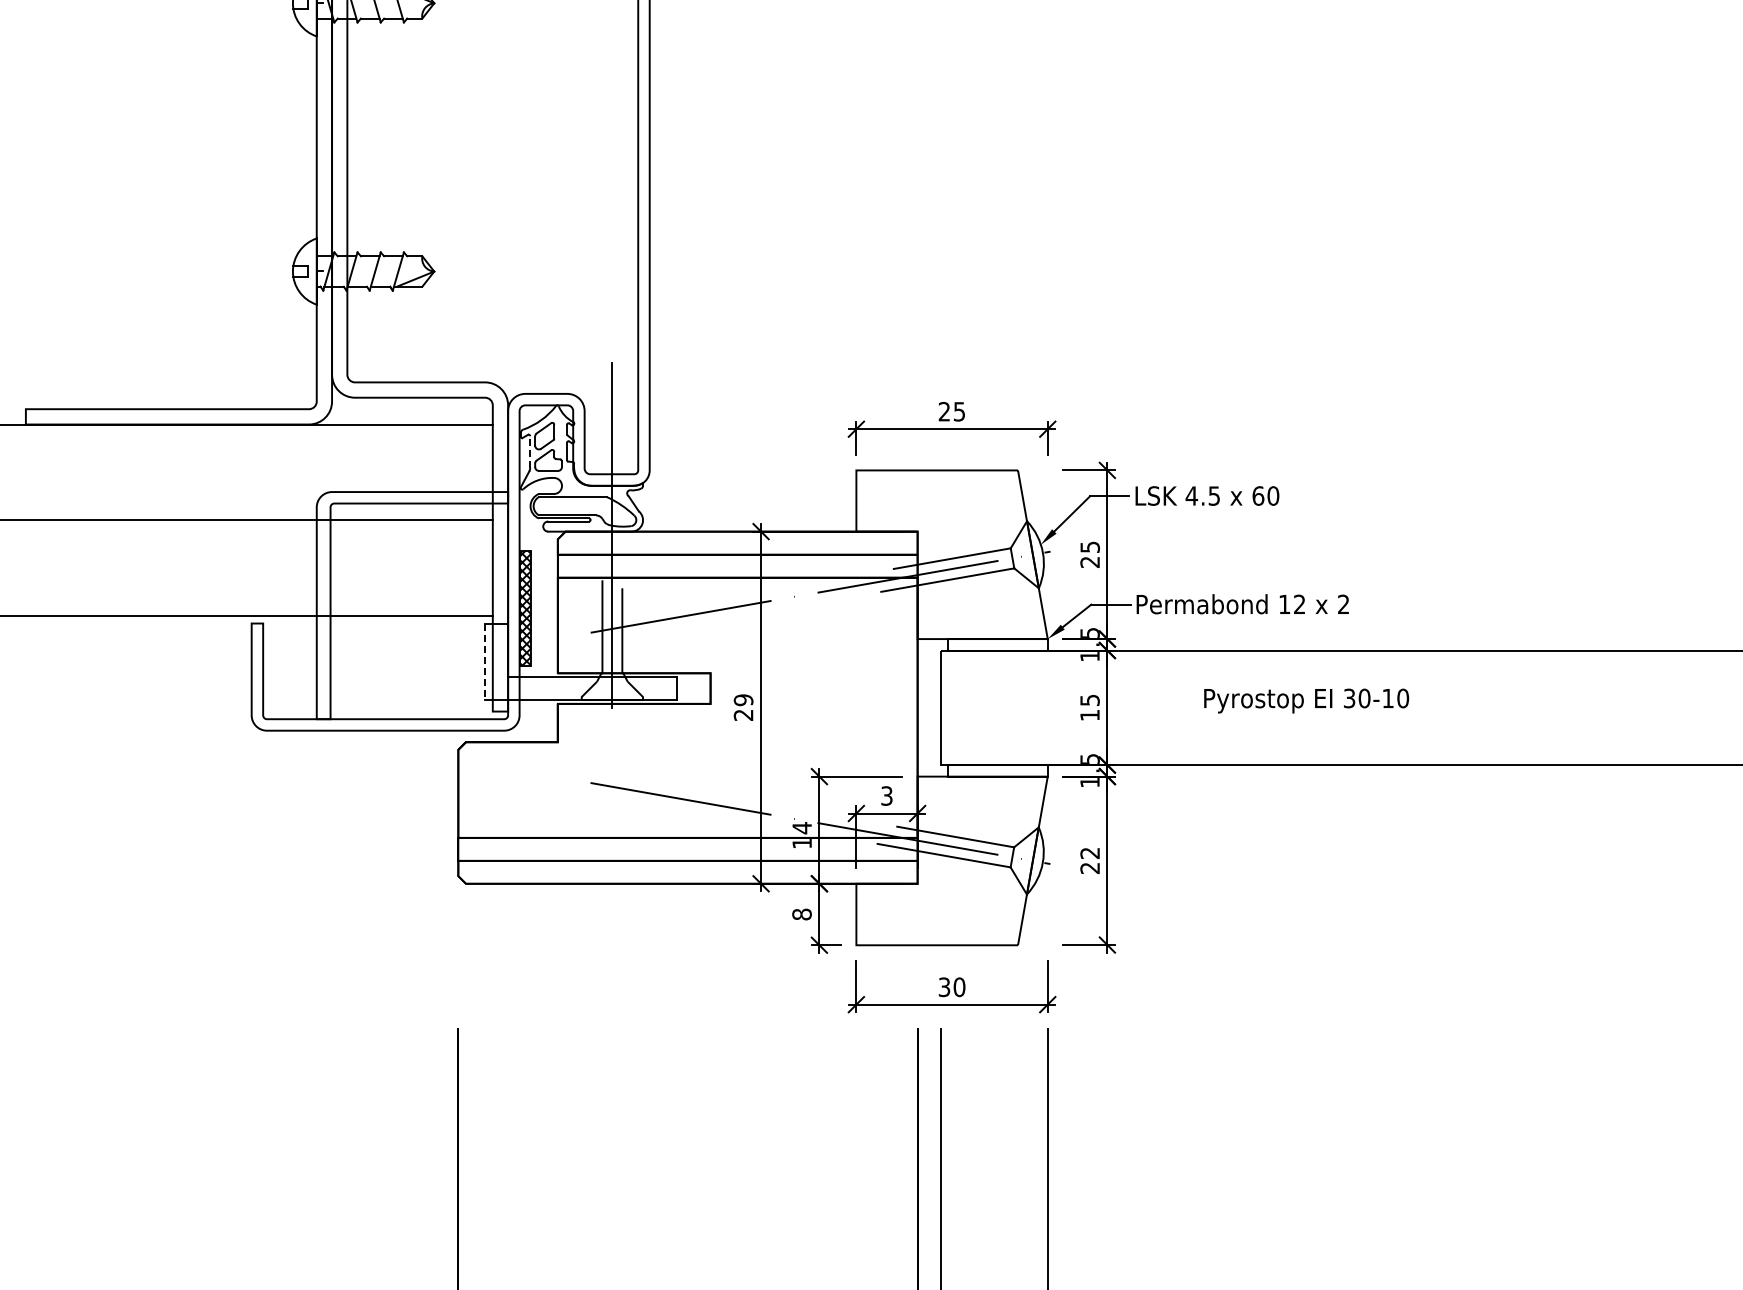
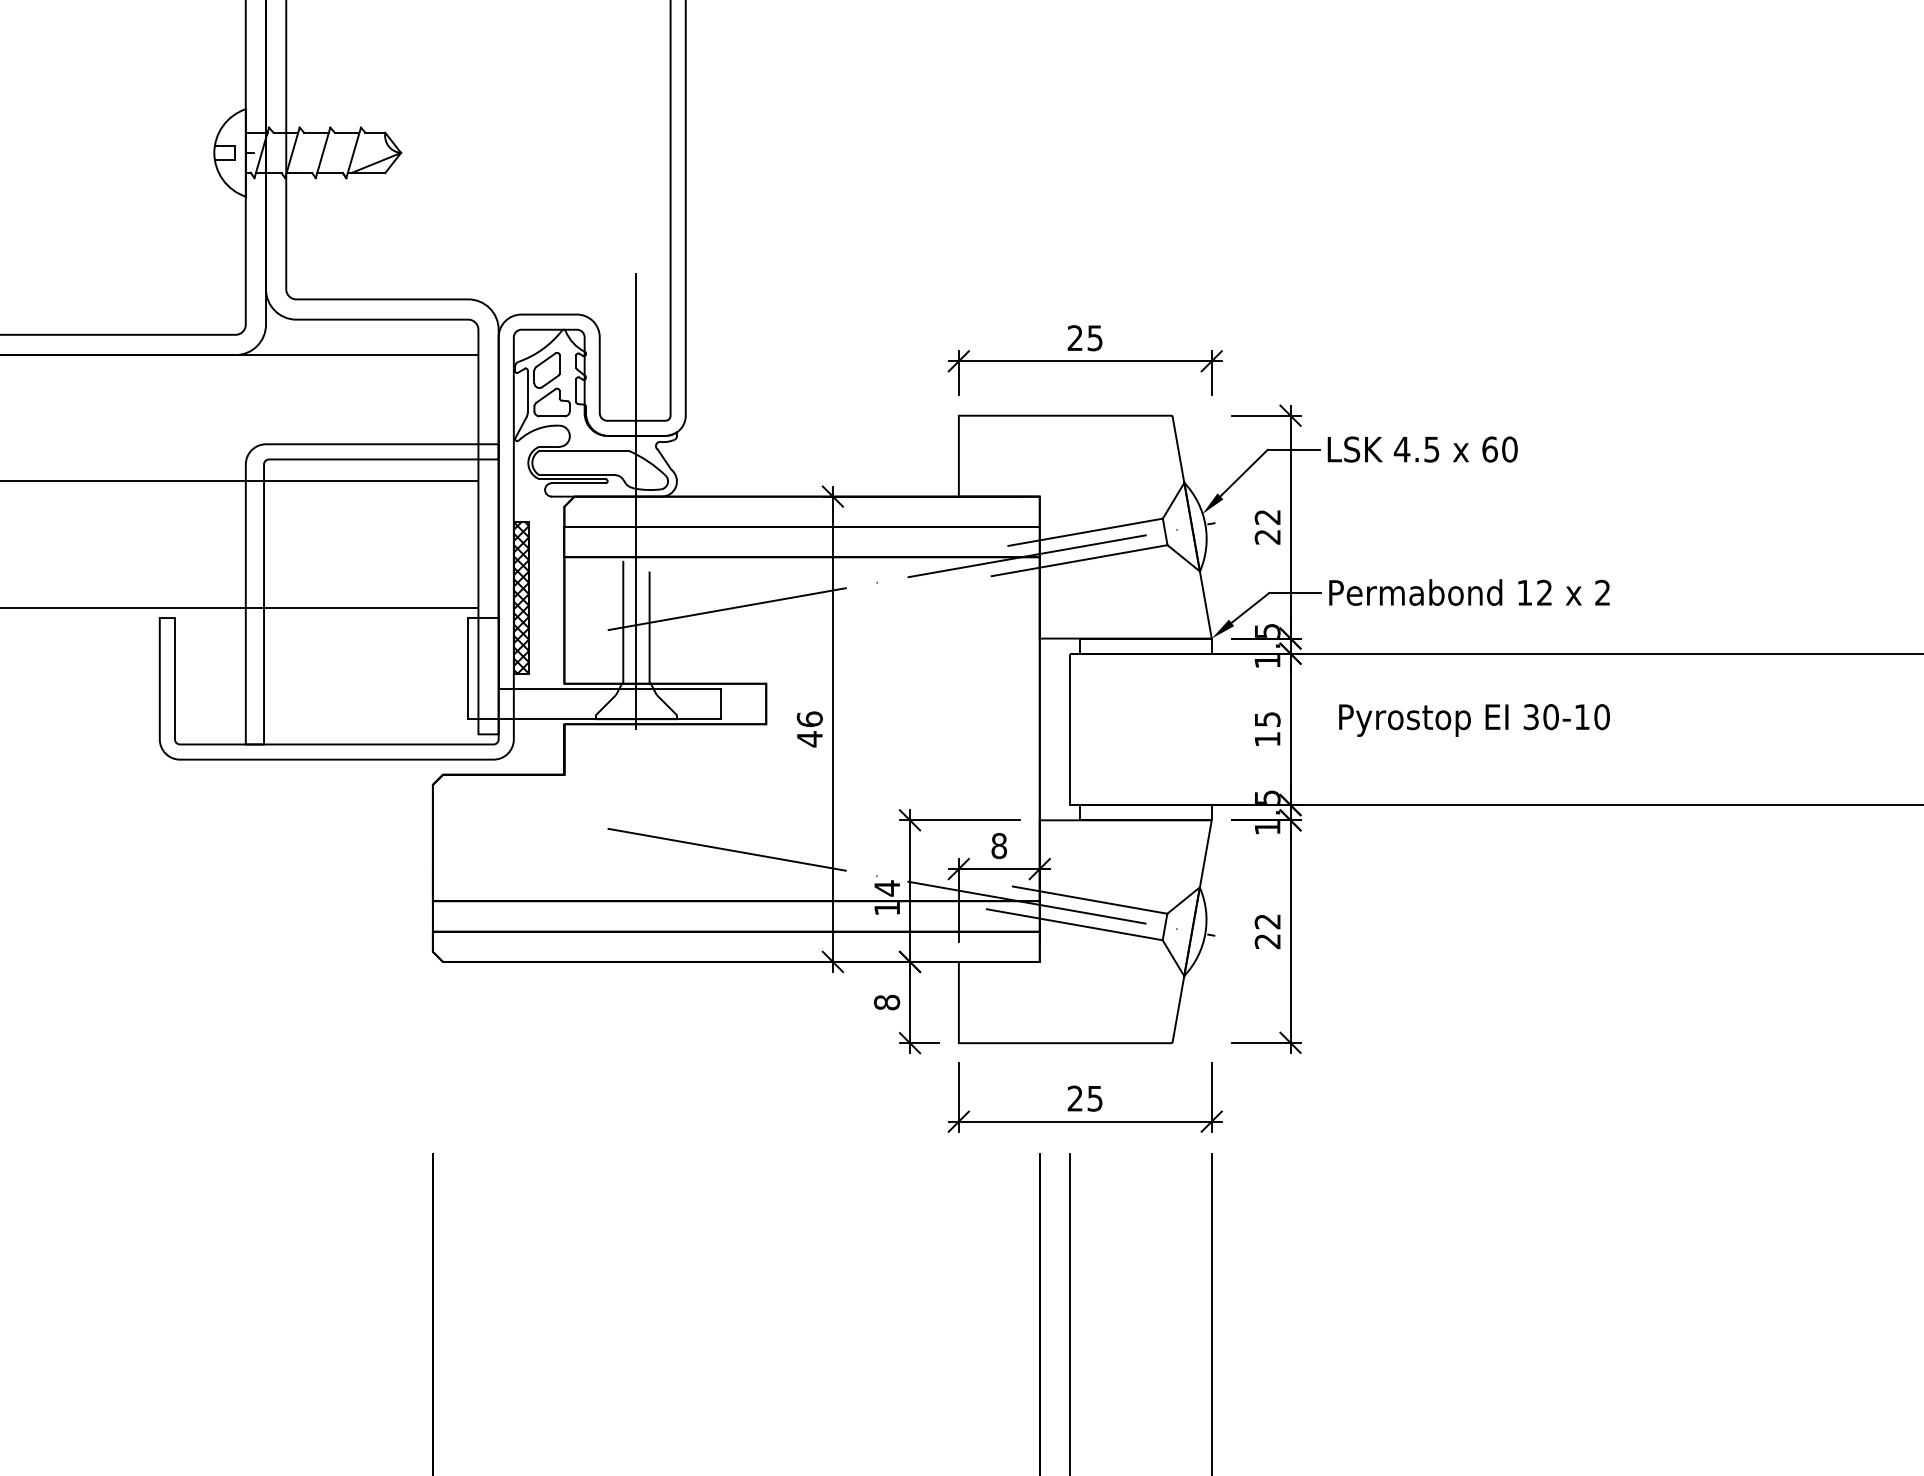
line: (530, 452) -> (528, 392), dashed -> solid
text: (1090, 546) -> (1268, 516), 25 -> 22
line: (485, 662) -> (468, 669), dashed -> solid
text: (1306, 700) -> (1474, 719), moved
text: (743, 707) -> (809, 728), 29 -> 46
text: (886, 795) -> (998, 845), 3 -> 8
text: (951, 987) -> (1084, 1098), 30 -> 25

